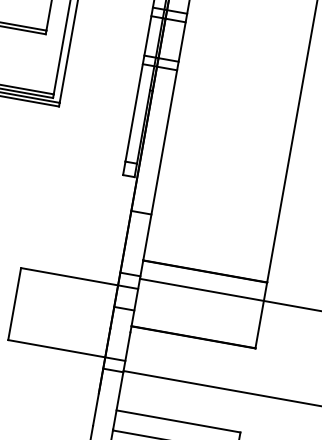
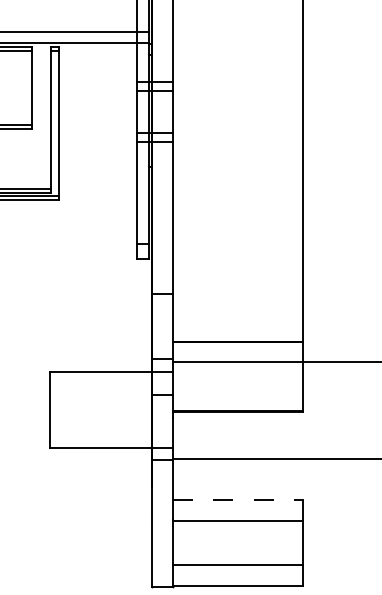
line: (178, 421) -> (238, 500), solid -> dashed

